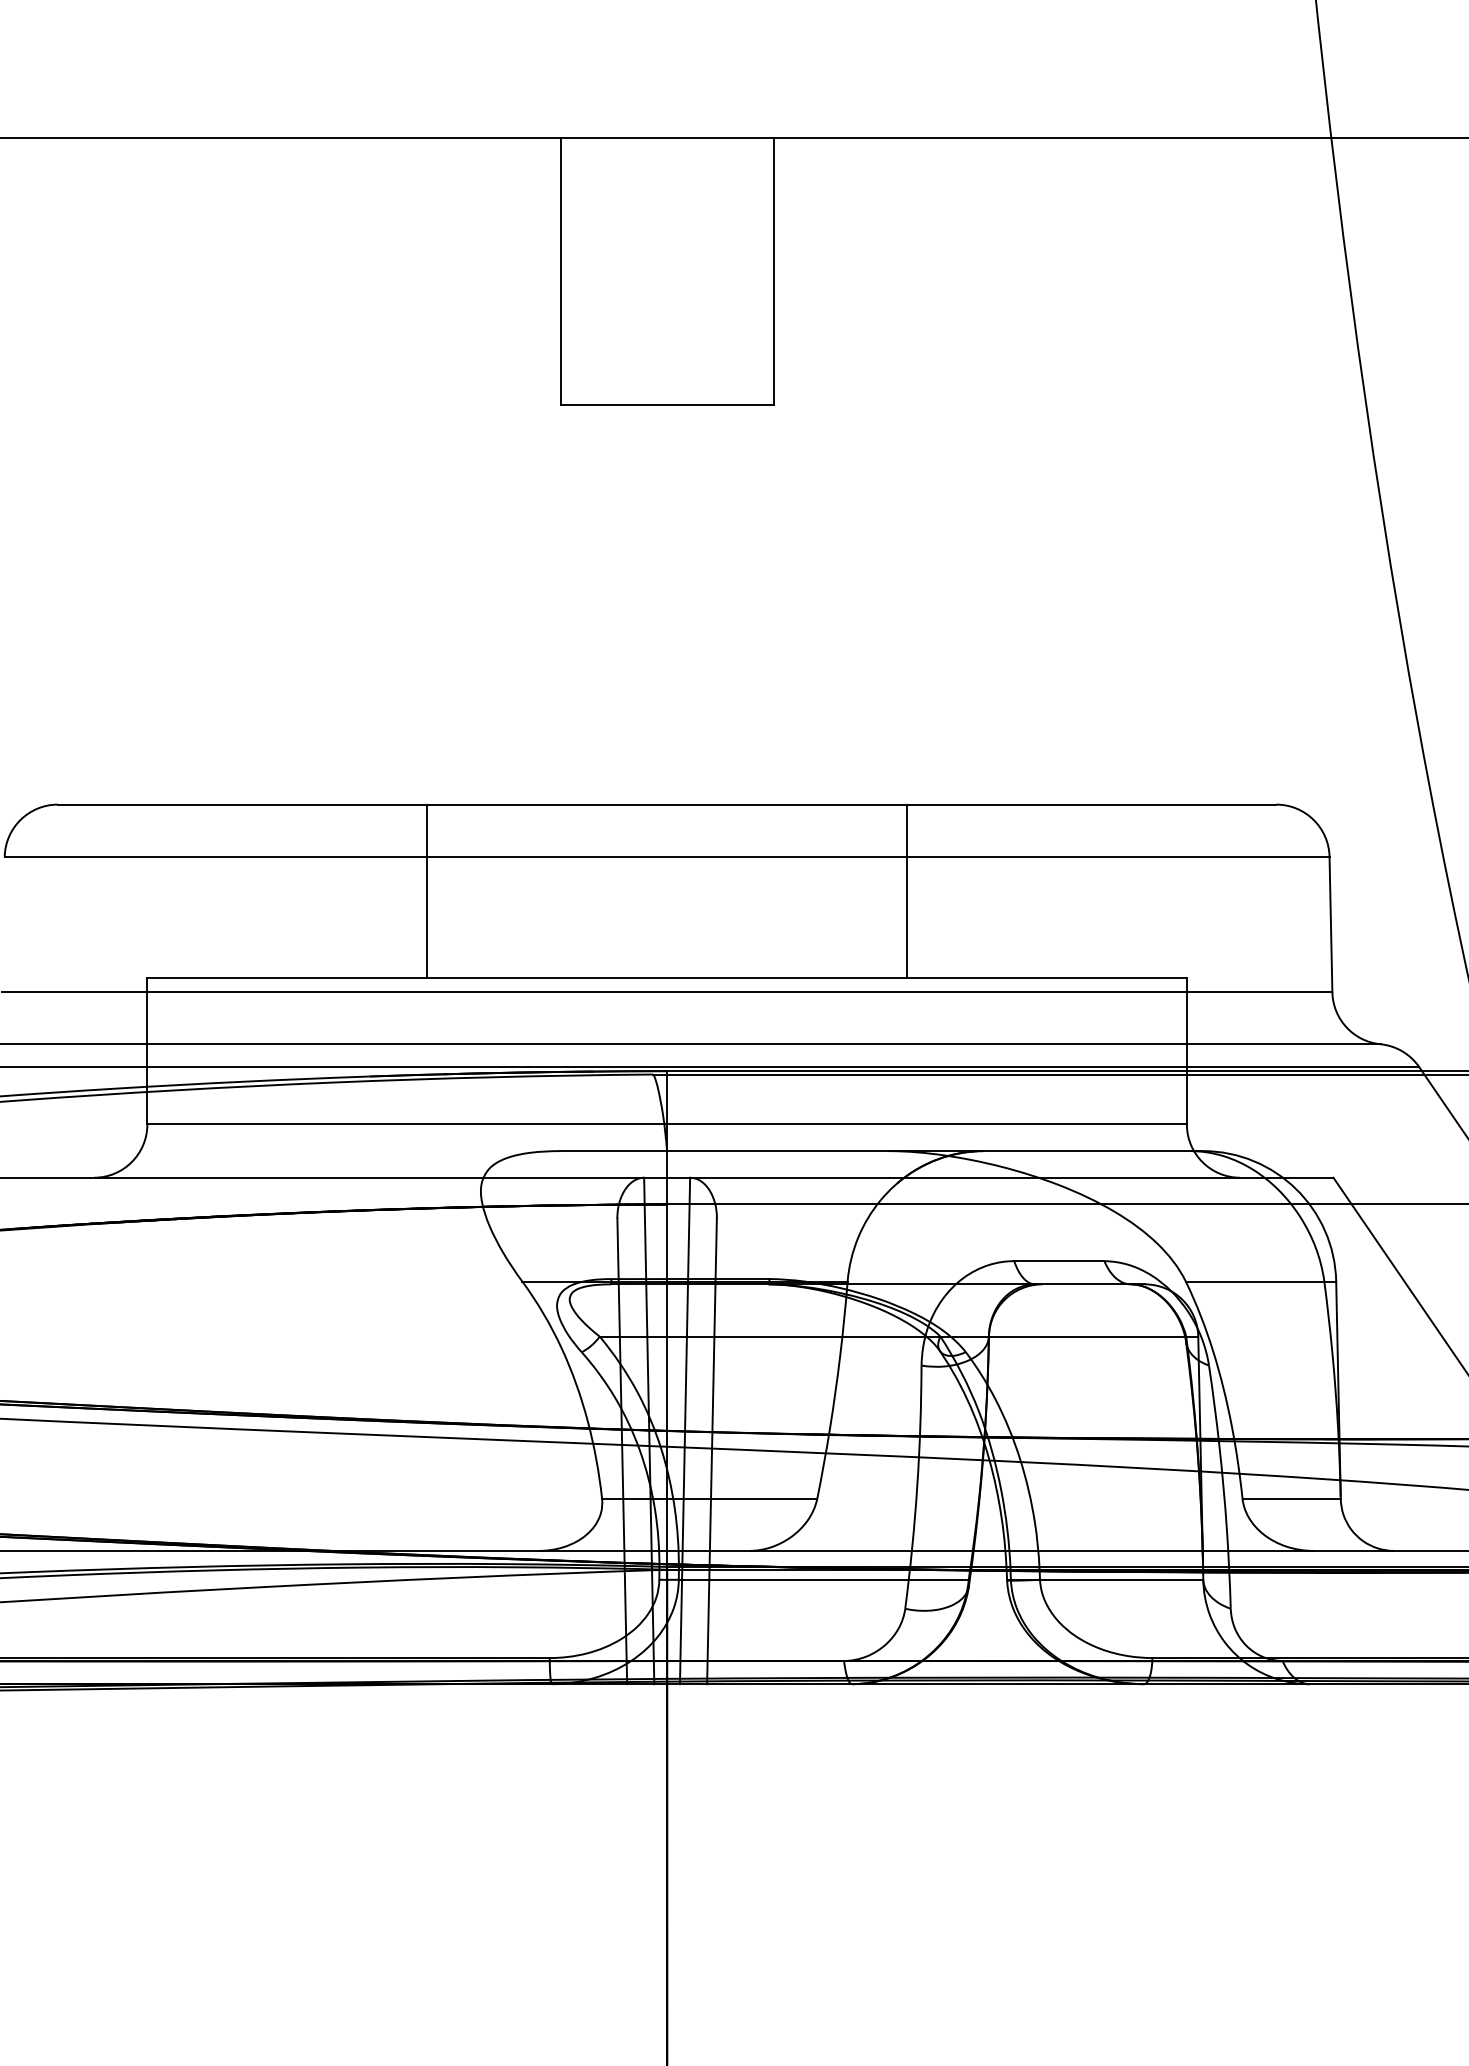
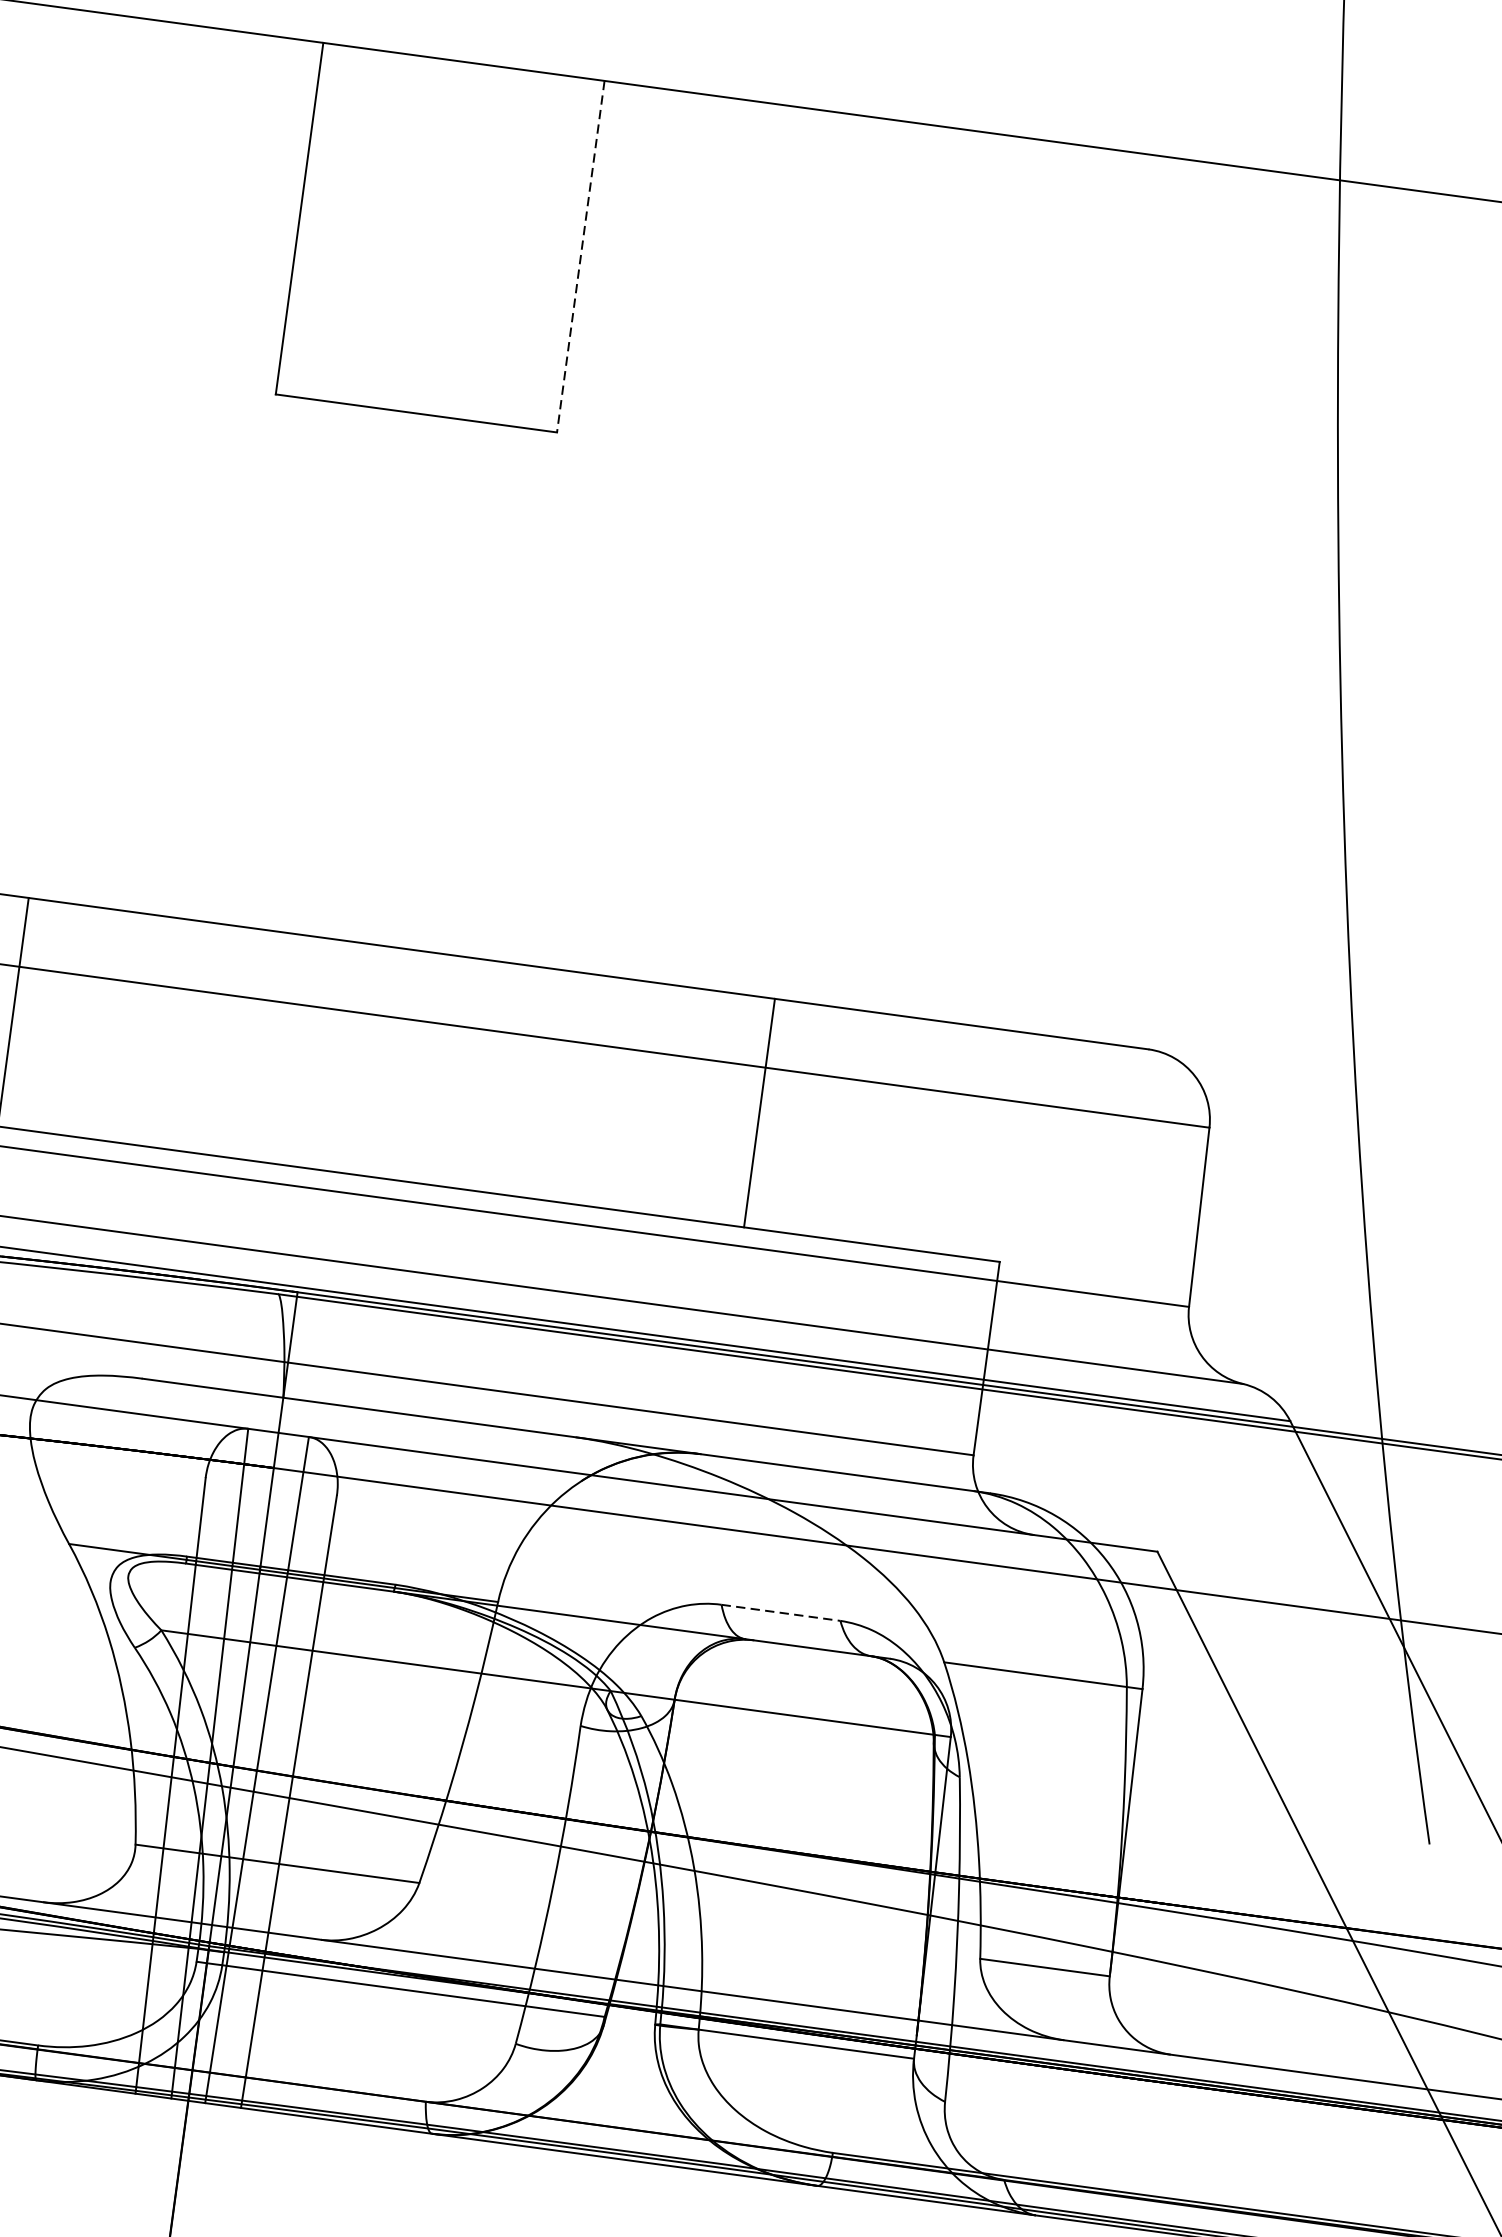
line: (773, 272) -> (580, 257), solid -> dashed
line: (907, 890) -> (760, 1112), moved
line: (1059, 1261) -> (781, 1613), solid -> dashed

